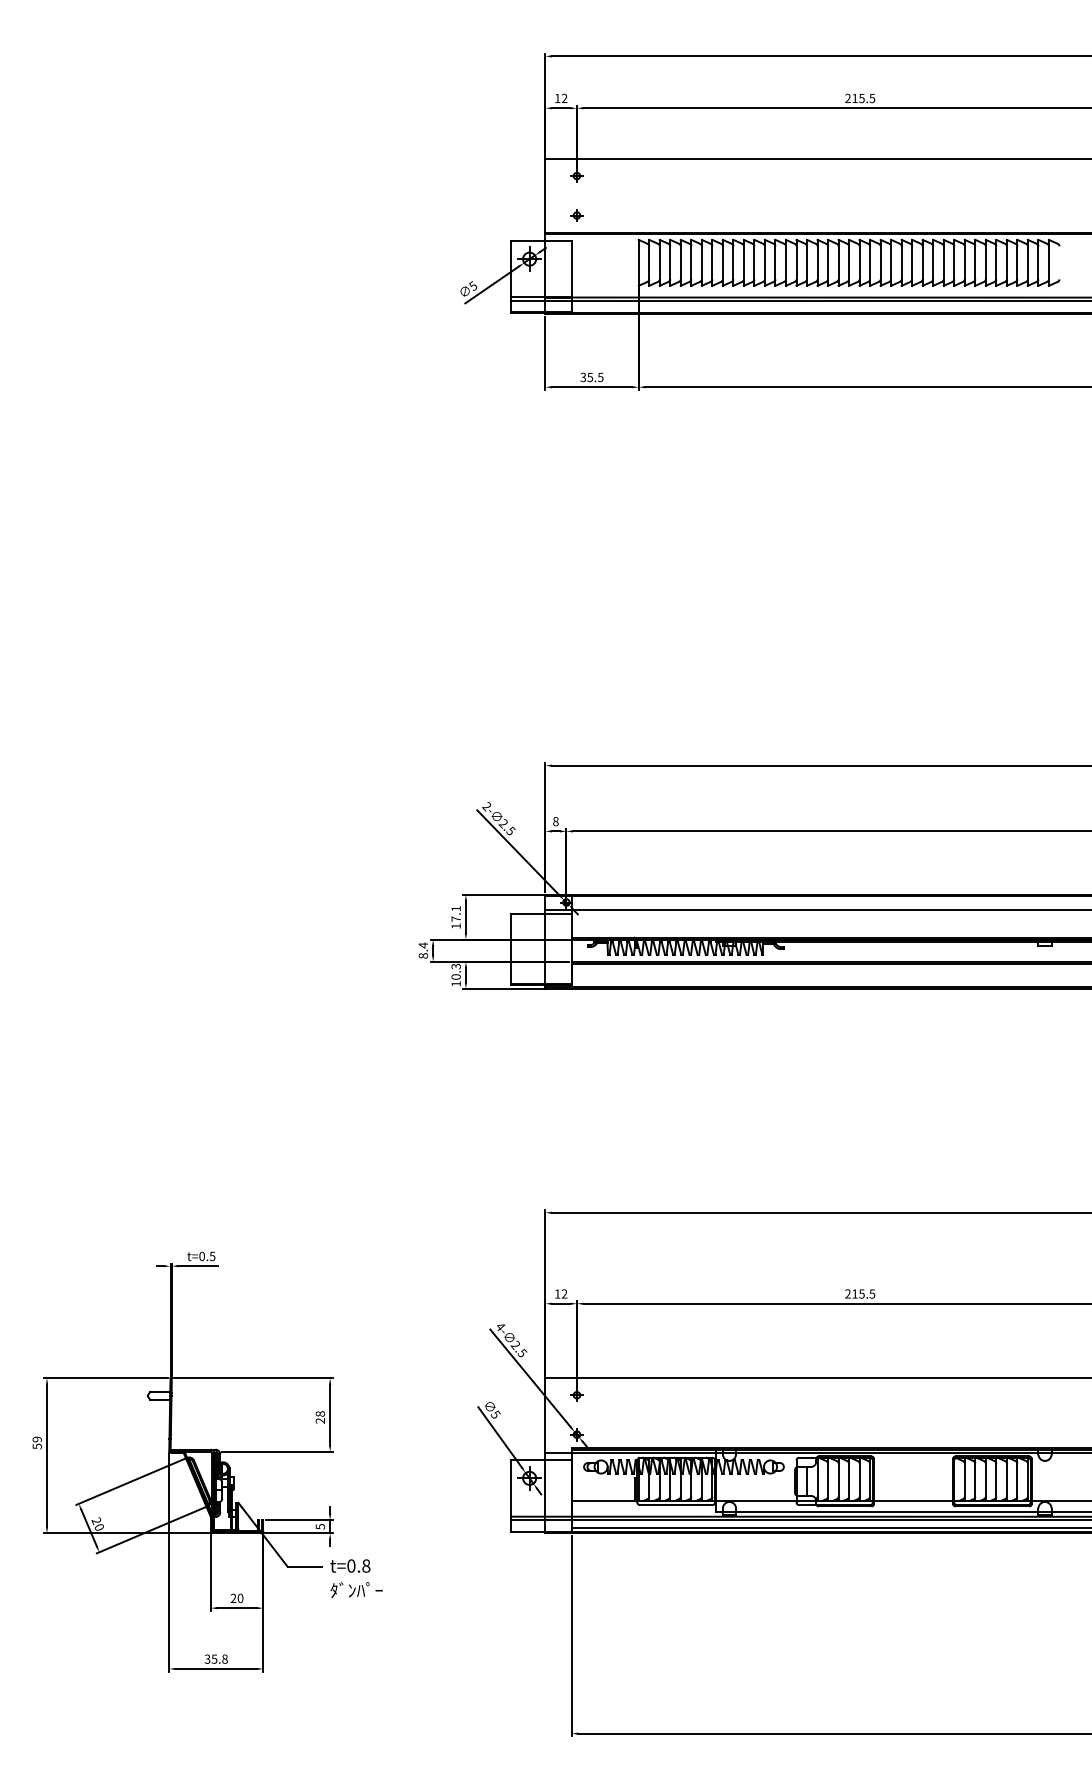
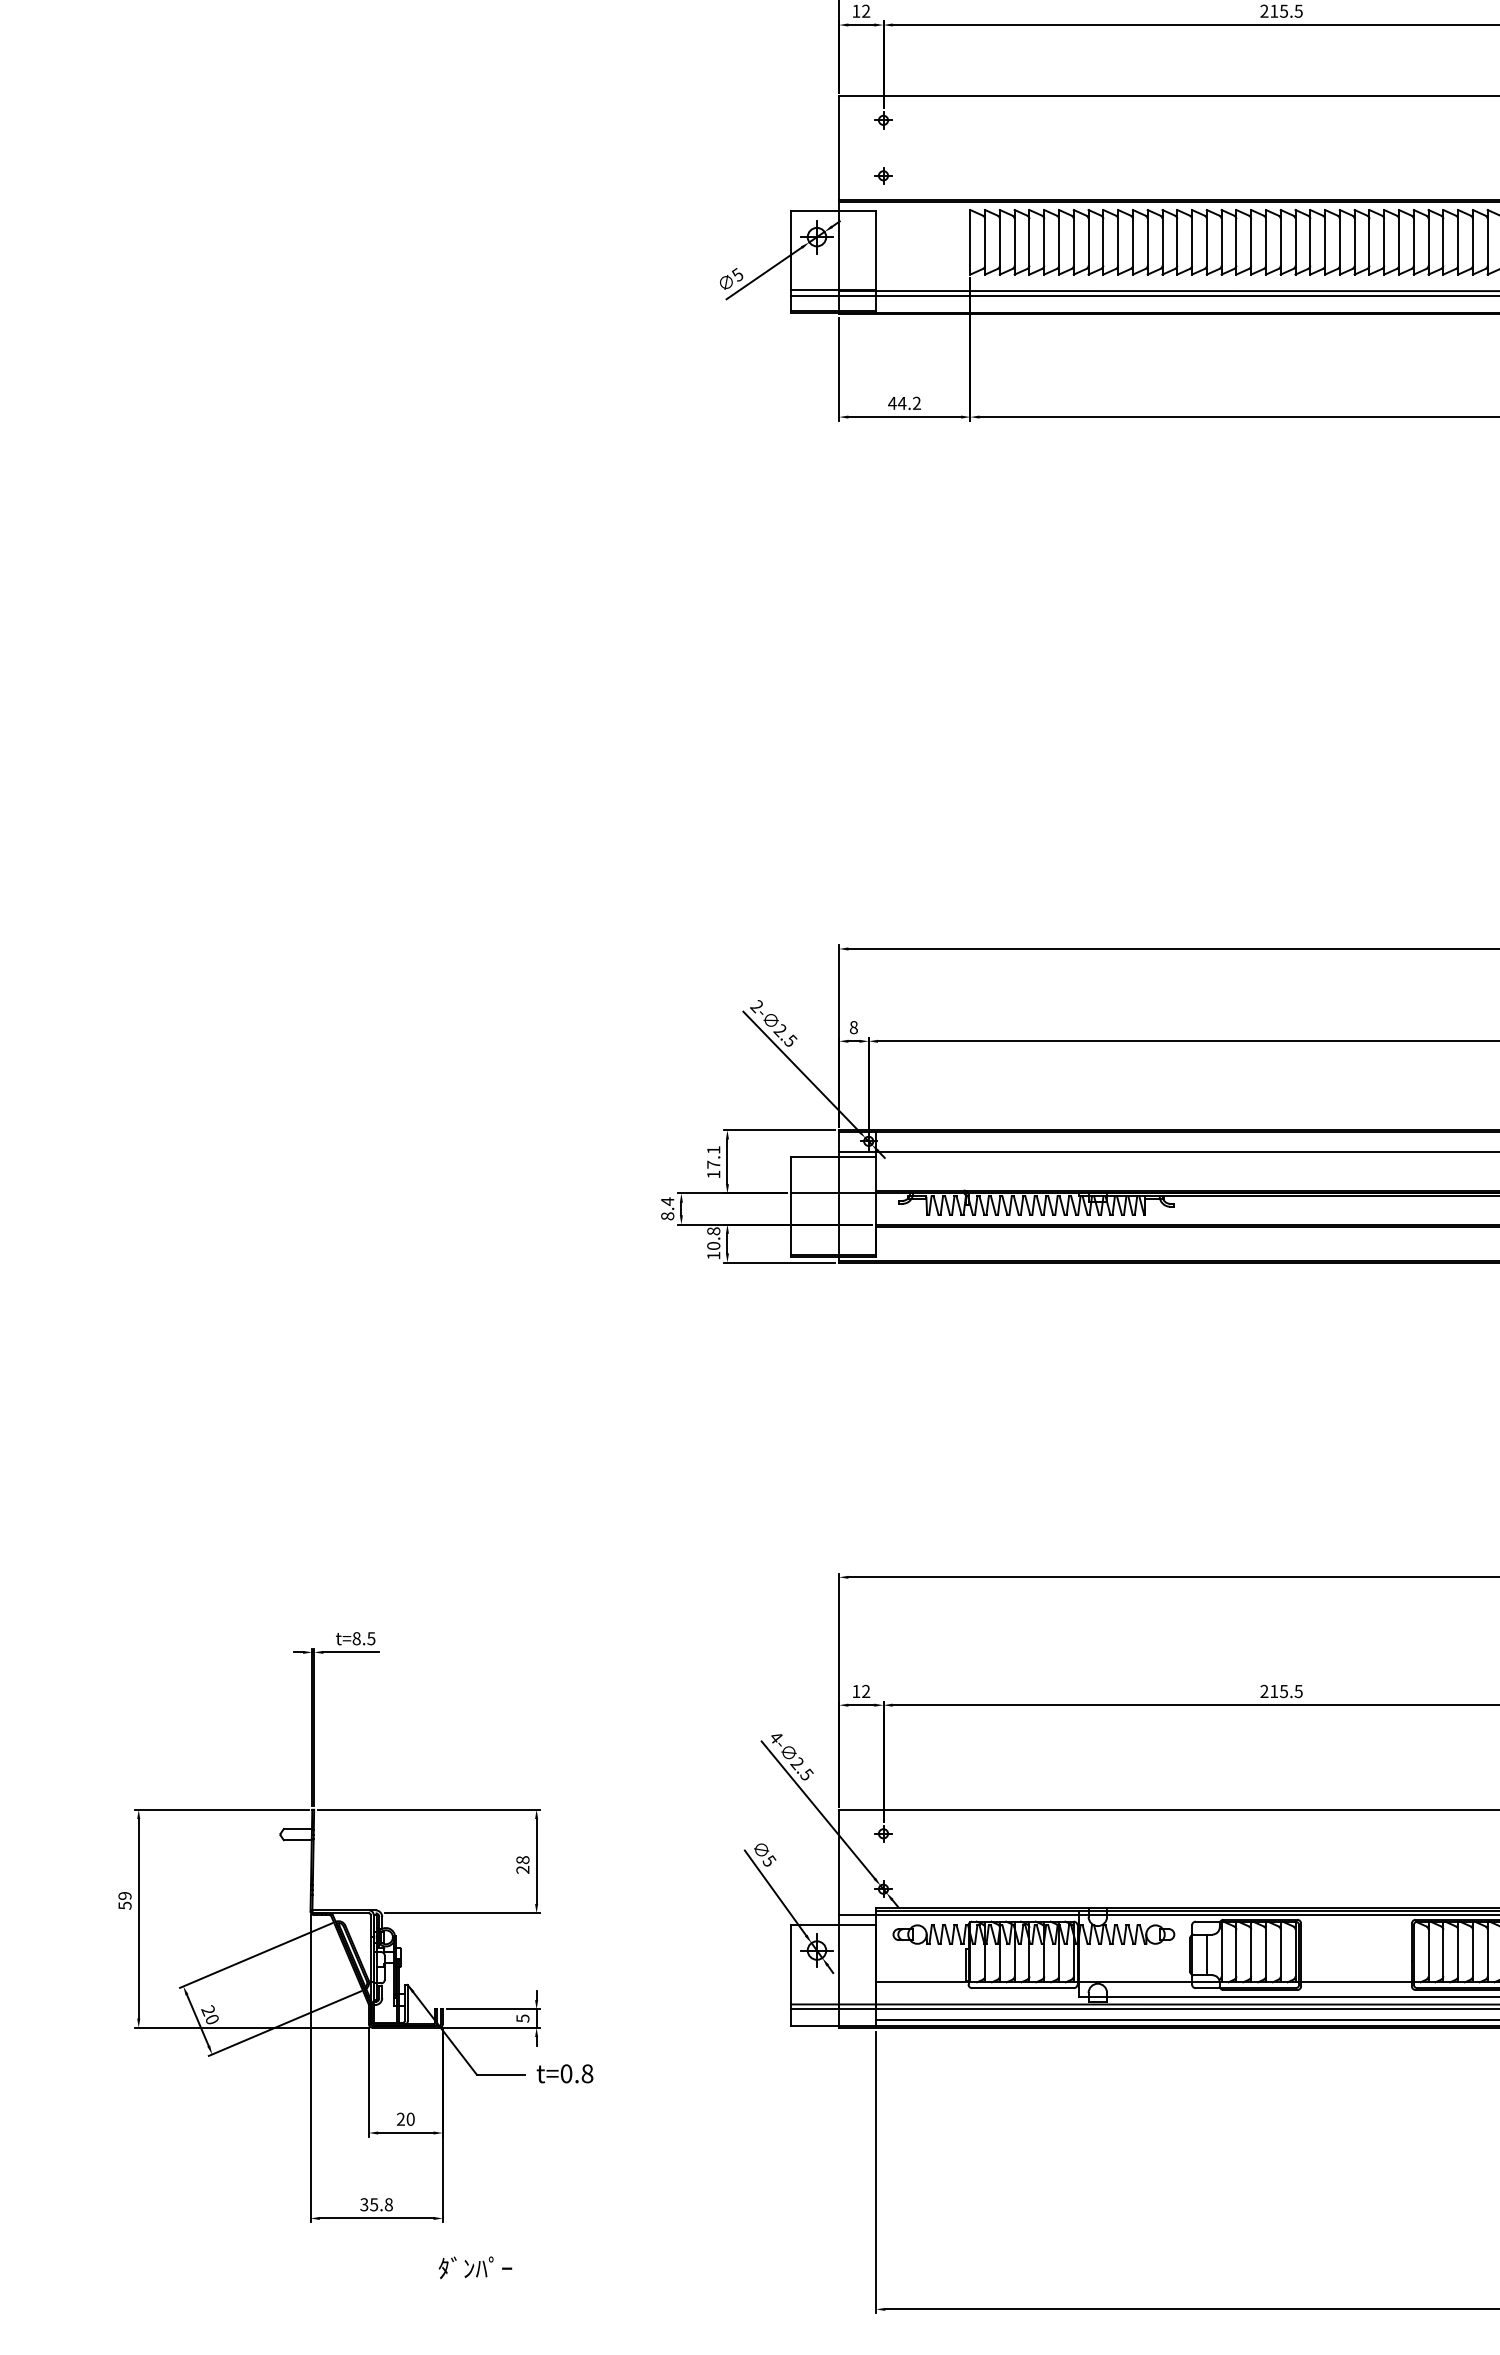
text: (591, 377) -> (903, 403), 35.5 -> 44.2
text: (455, 966) -> (712, 1231), 10.3 -> 10.8
text: (201, 1256) -> (355, 1638), t=0.5 -> t=8.5
text: (356, 1589) -> (475, 2266), moved

